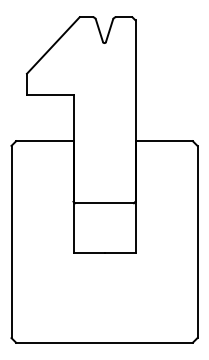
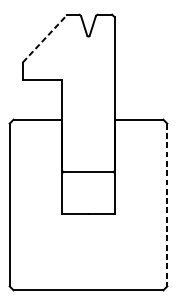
line: (53, 45) -> (45, 38), solid -> dashed
line: (197, 242) -> (167, 205), solid -> dashed

